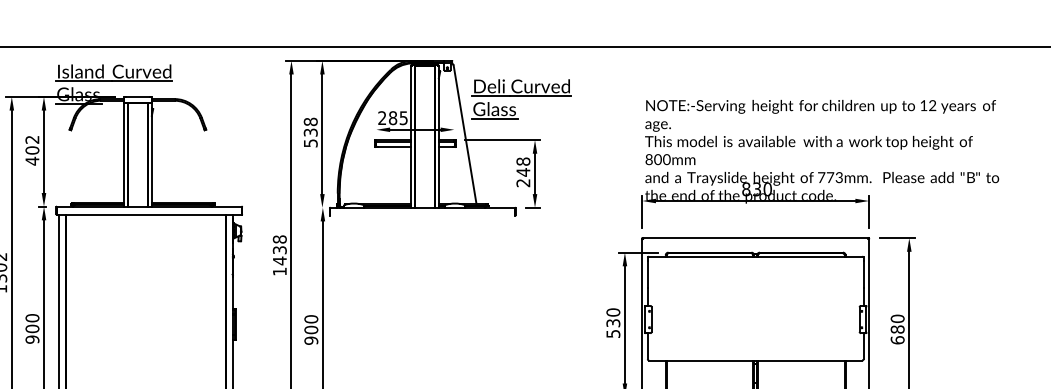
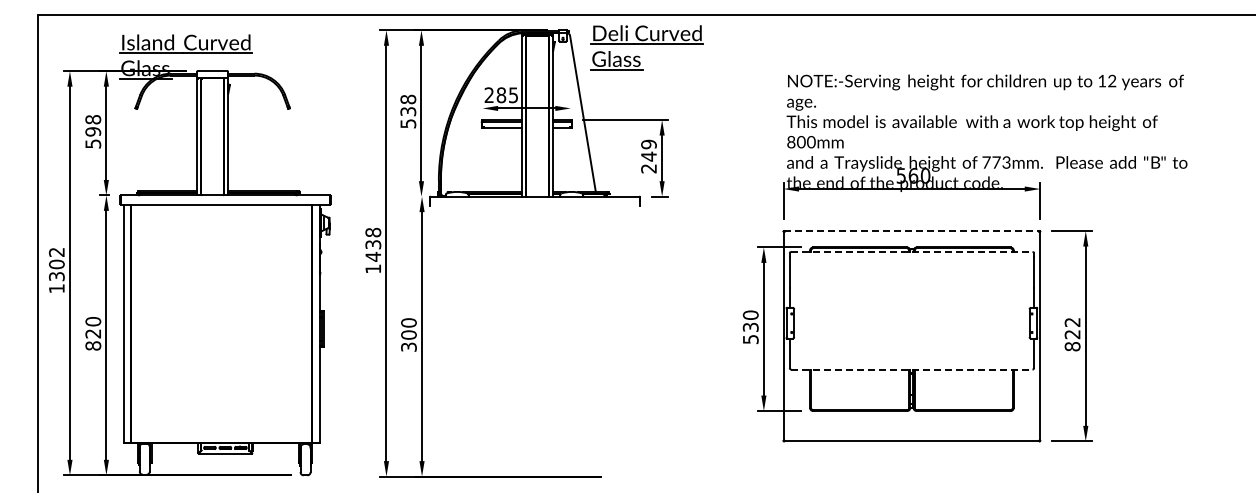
part: (521, 98) -> (646, 47), moved
text: (32, 151) -> (93, 132), 402 -> 598
text: (522, 161) -> (648, 144), 248 -> 249
text: (751, 189) -> (907, 175), 830 -> 560
line: (755, 238) -> (911, 231), solid -> dashed
line: (755, 257) -> (911, 252), solid -> dashed
text: (897, 329) -> (1072, 334), 680 -> 822
text: (32, 333) -> (93, 339), 900 -> 820
text: (310, 340) -> (408, 346), 900 -> 300
line: (755, 360) -> (911, 369), solid -> dashed

